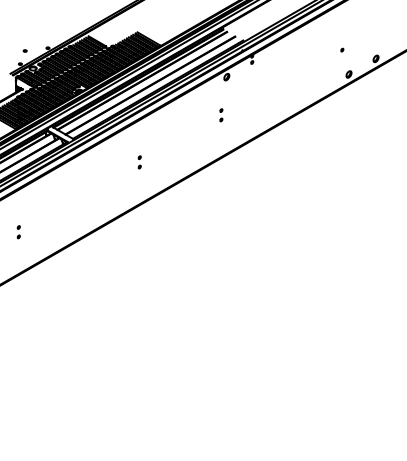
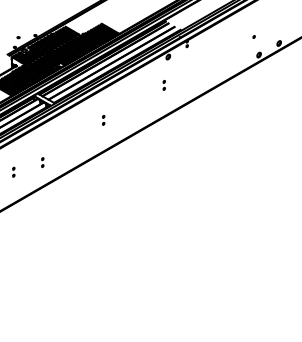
part: (57, 219) -> (42, 162), added

